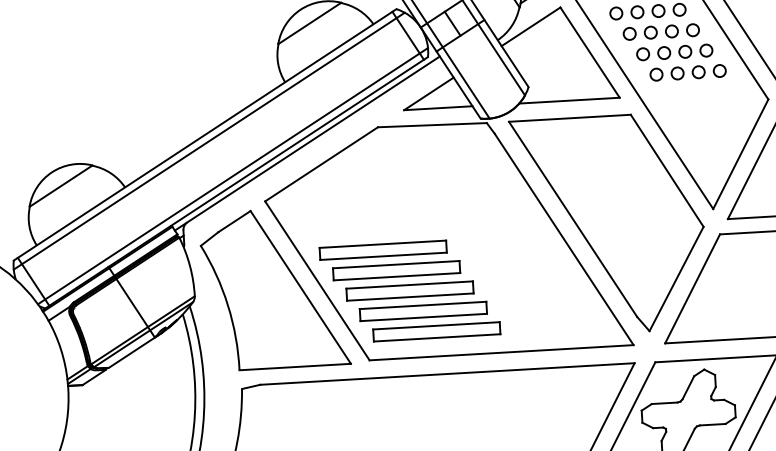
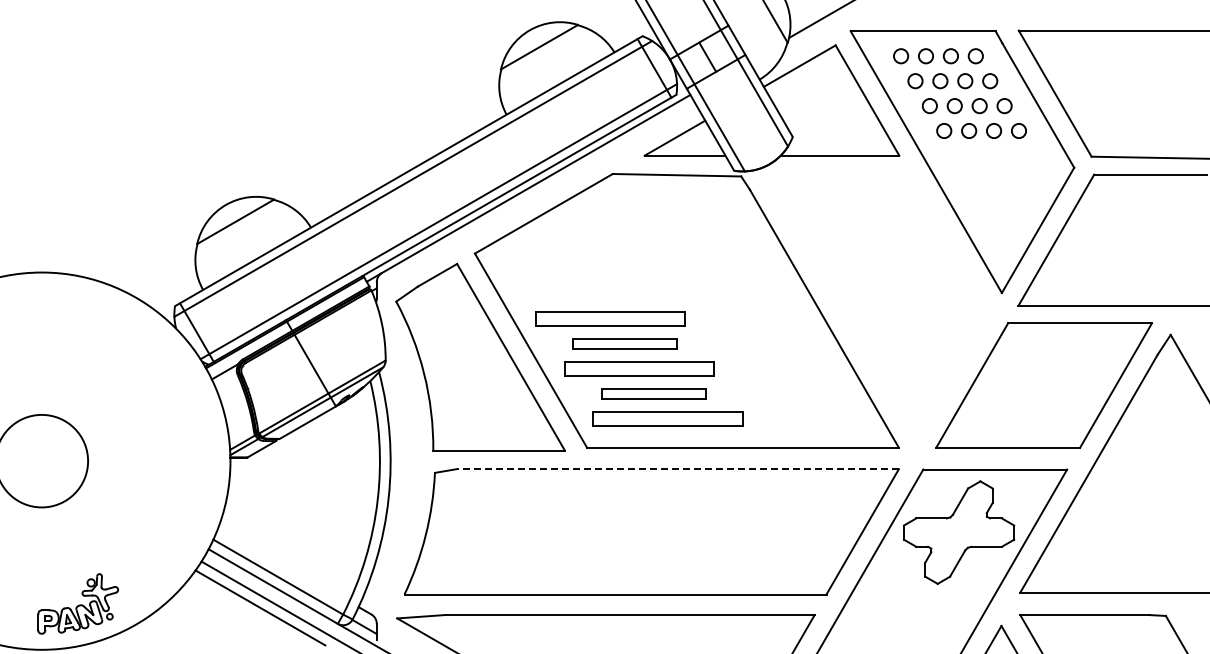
part: (609, 224) -> (878, 304), removed
part: (396, 270) -> (624, 343), size x0.7
part: (423, 311) -> (653, 393), size x0.7
line: (447, 374) -> (677, 469), solid -> dashed

